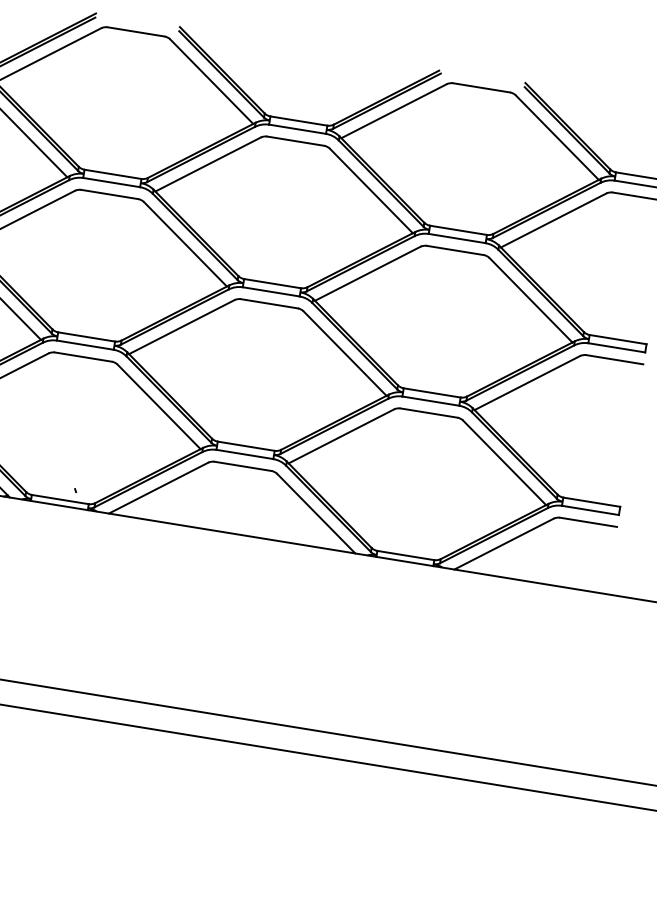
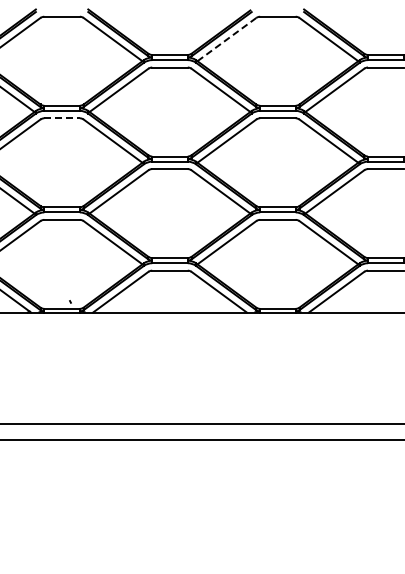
line: (393, 110) -> (226, 39), solid -> dashed
line: (110, 194) -> (62, 118), solid -> dashed

